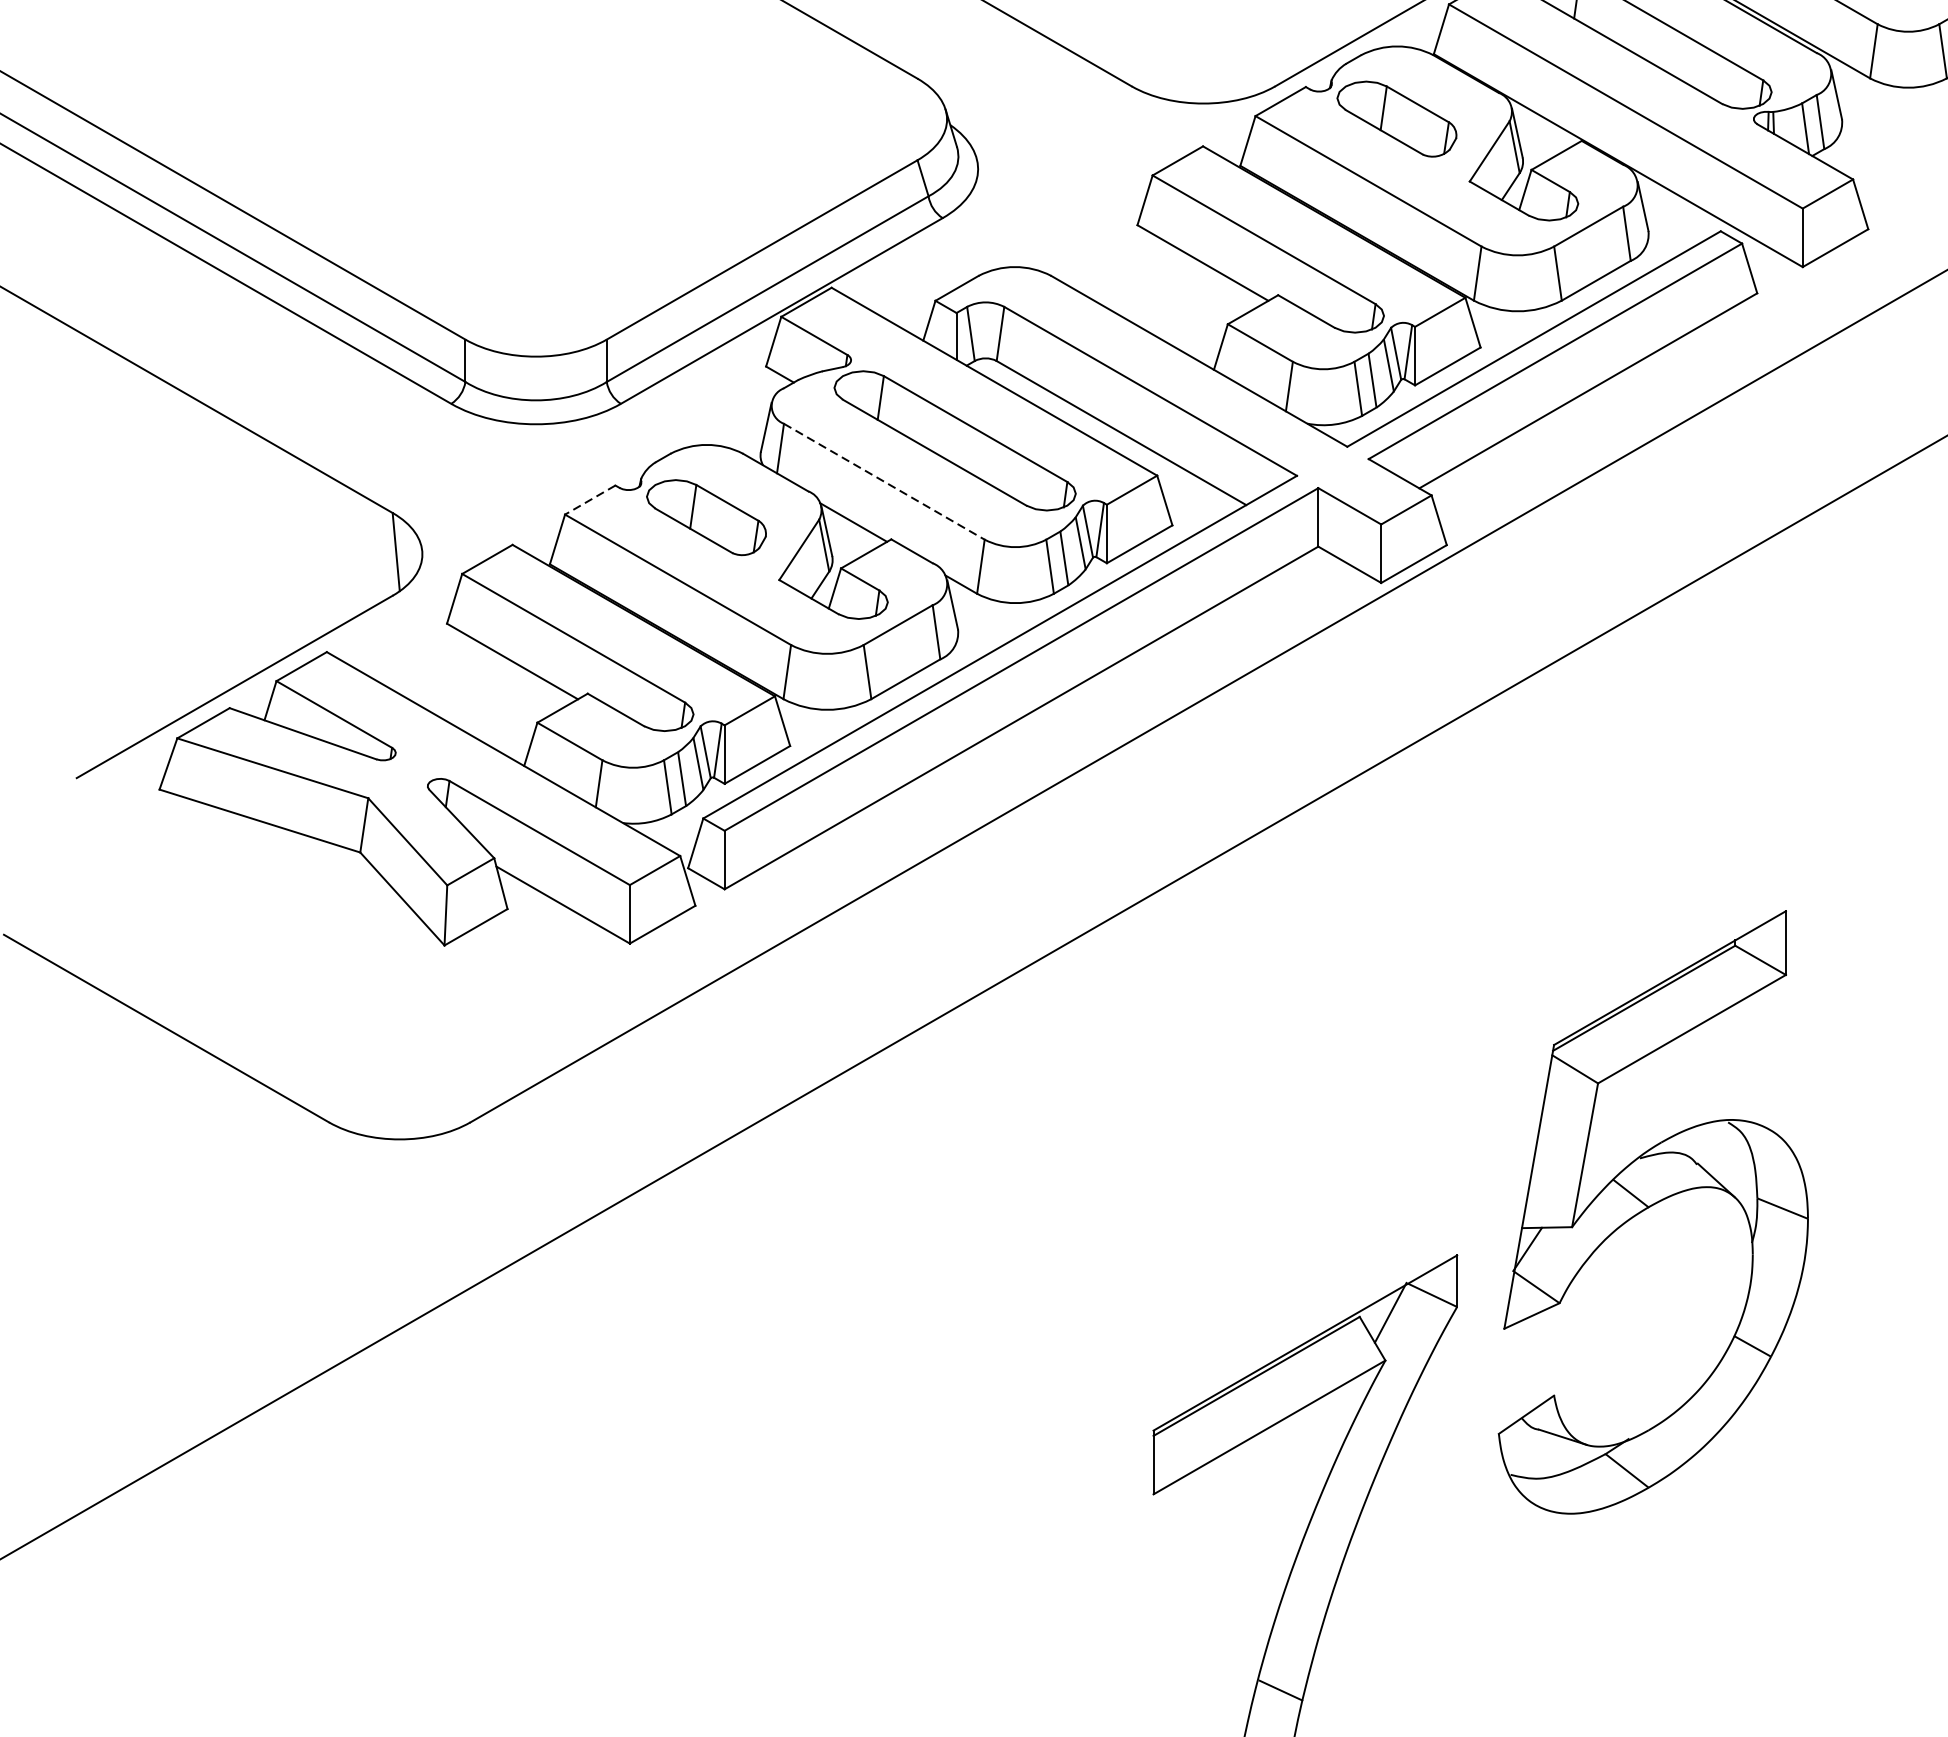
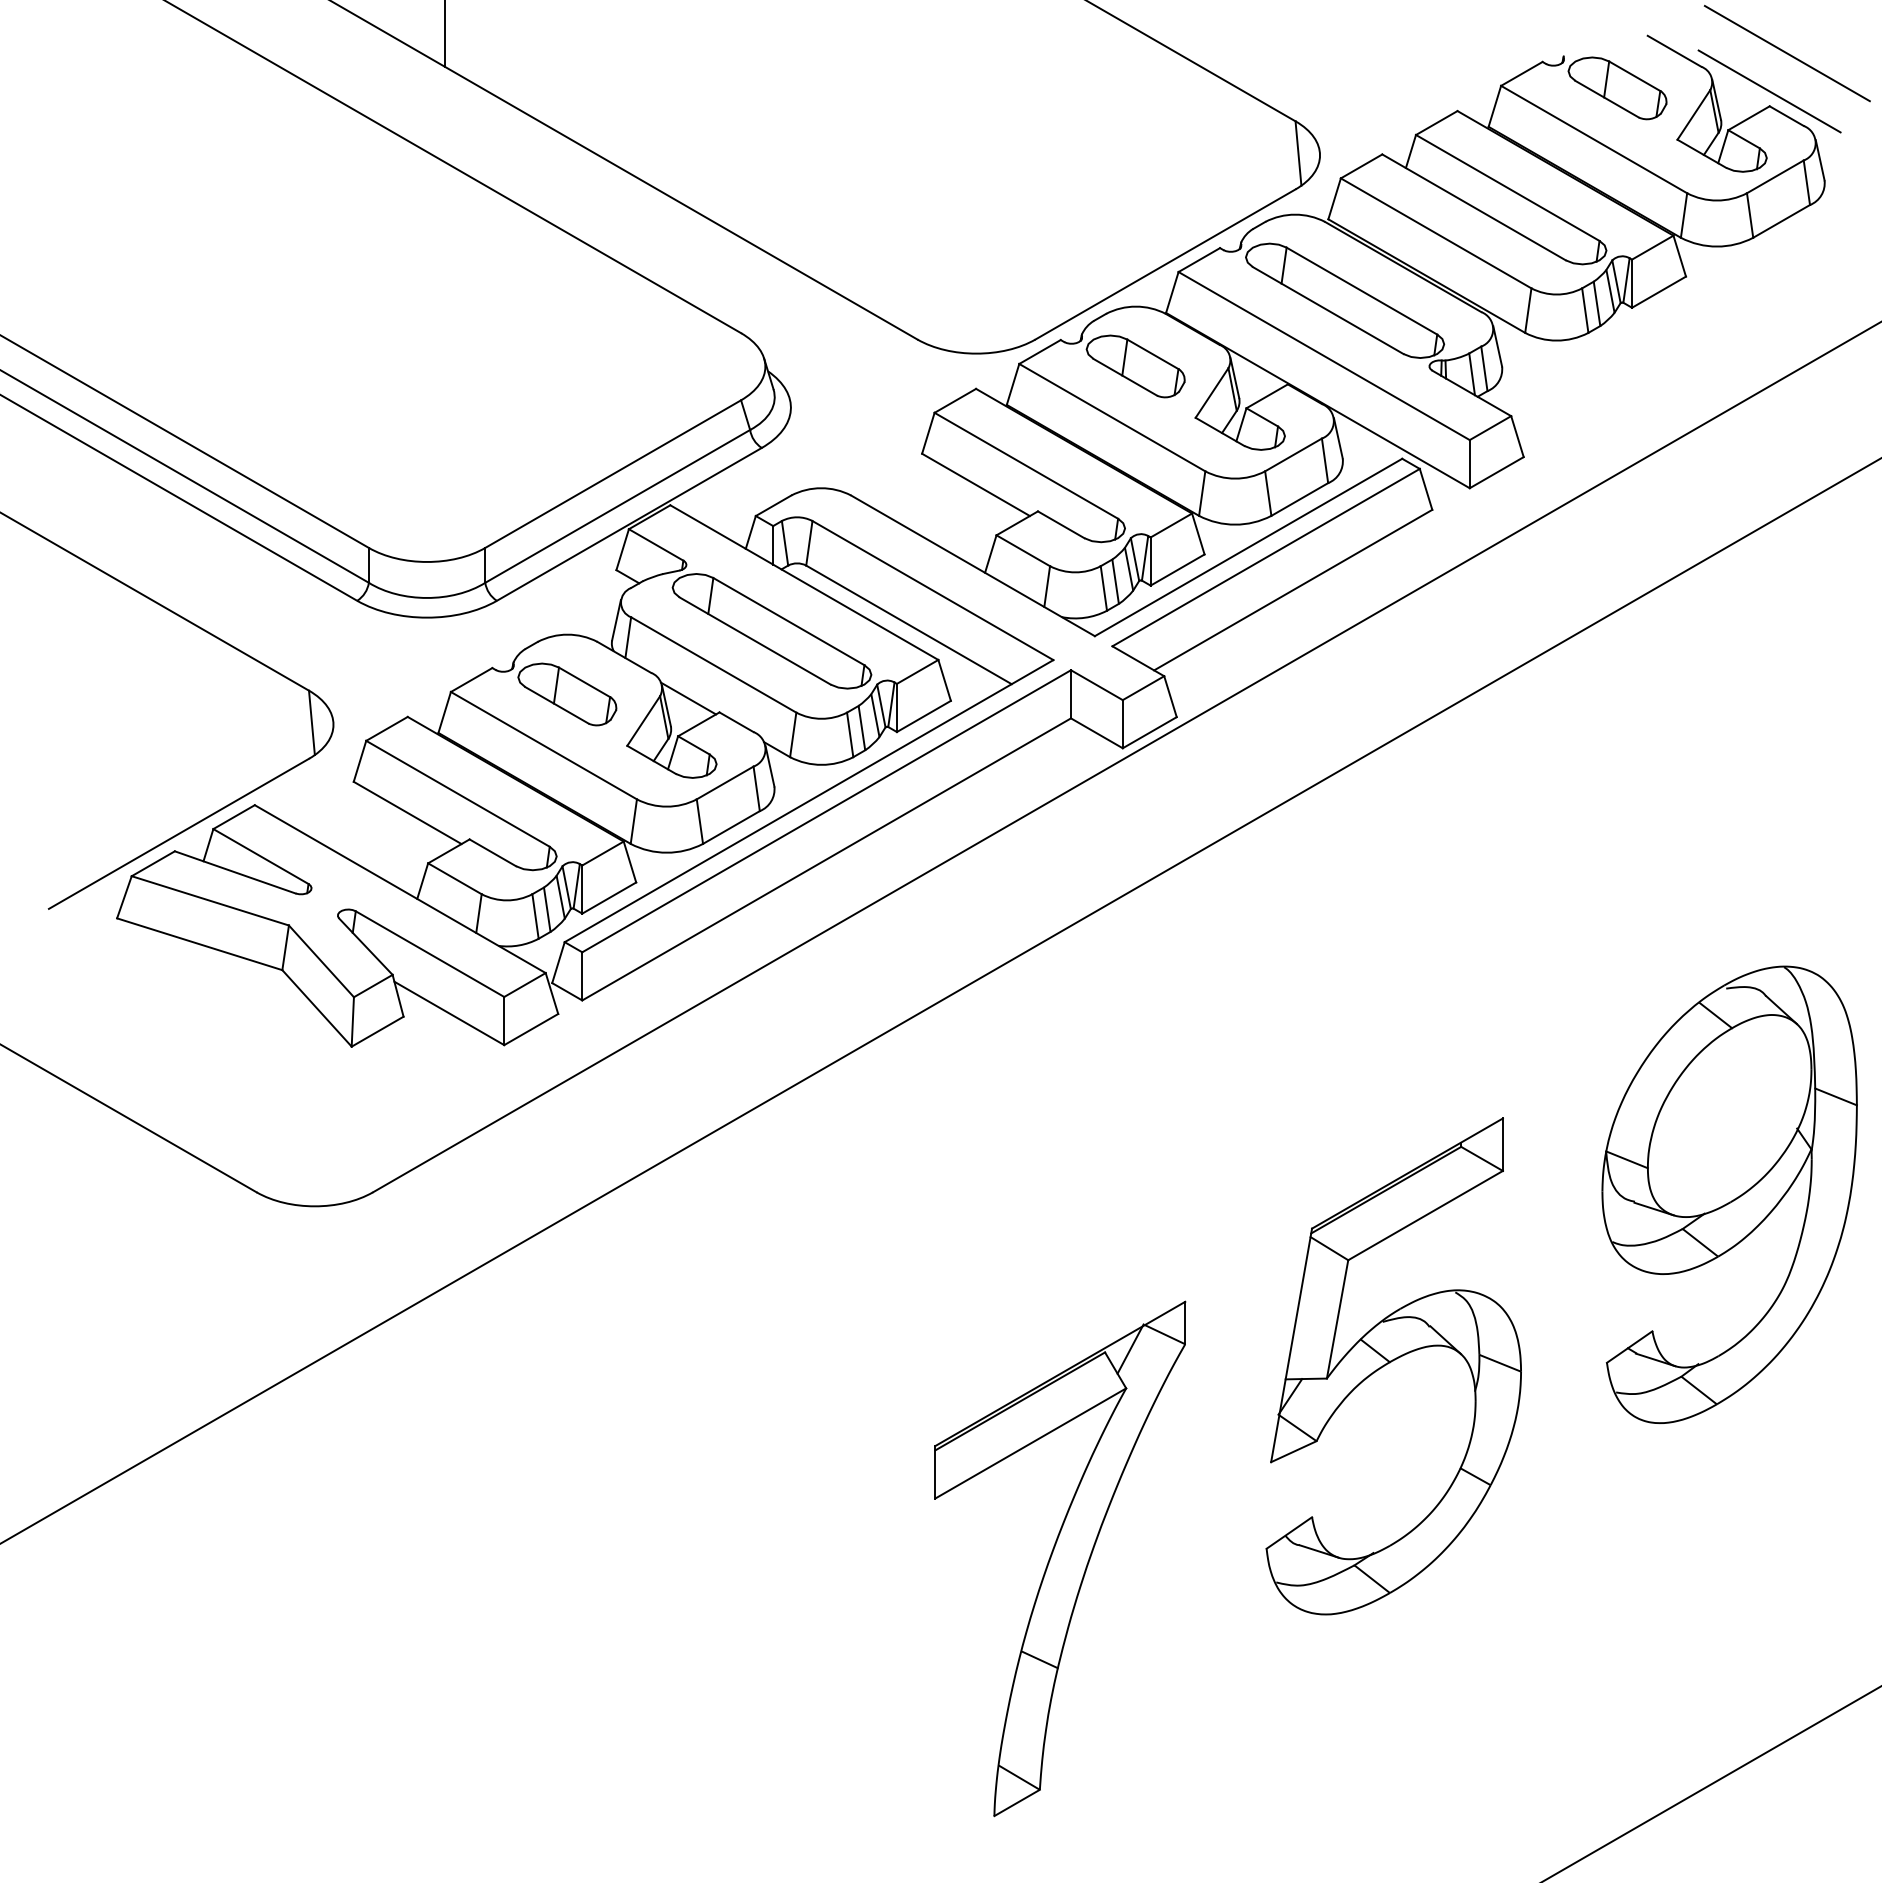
line: (885, 482) -> (714, 665), dashed -> solid
line: (590, 500) -> (471, 680), dashed -> solid
part: (1653, 1212) -> (1393, 1366), moved

